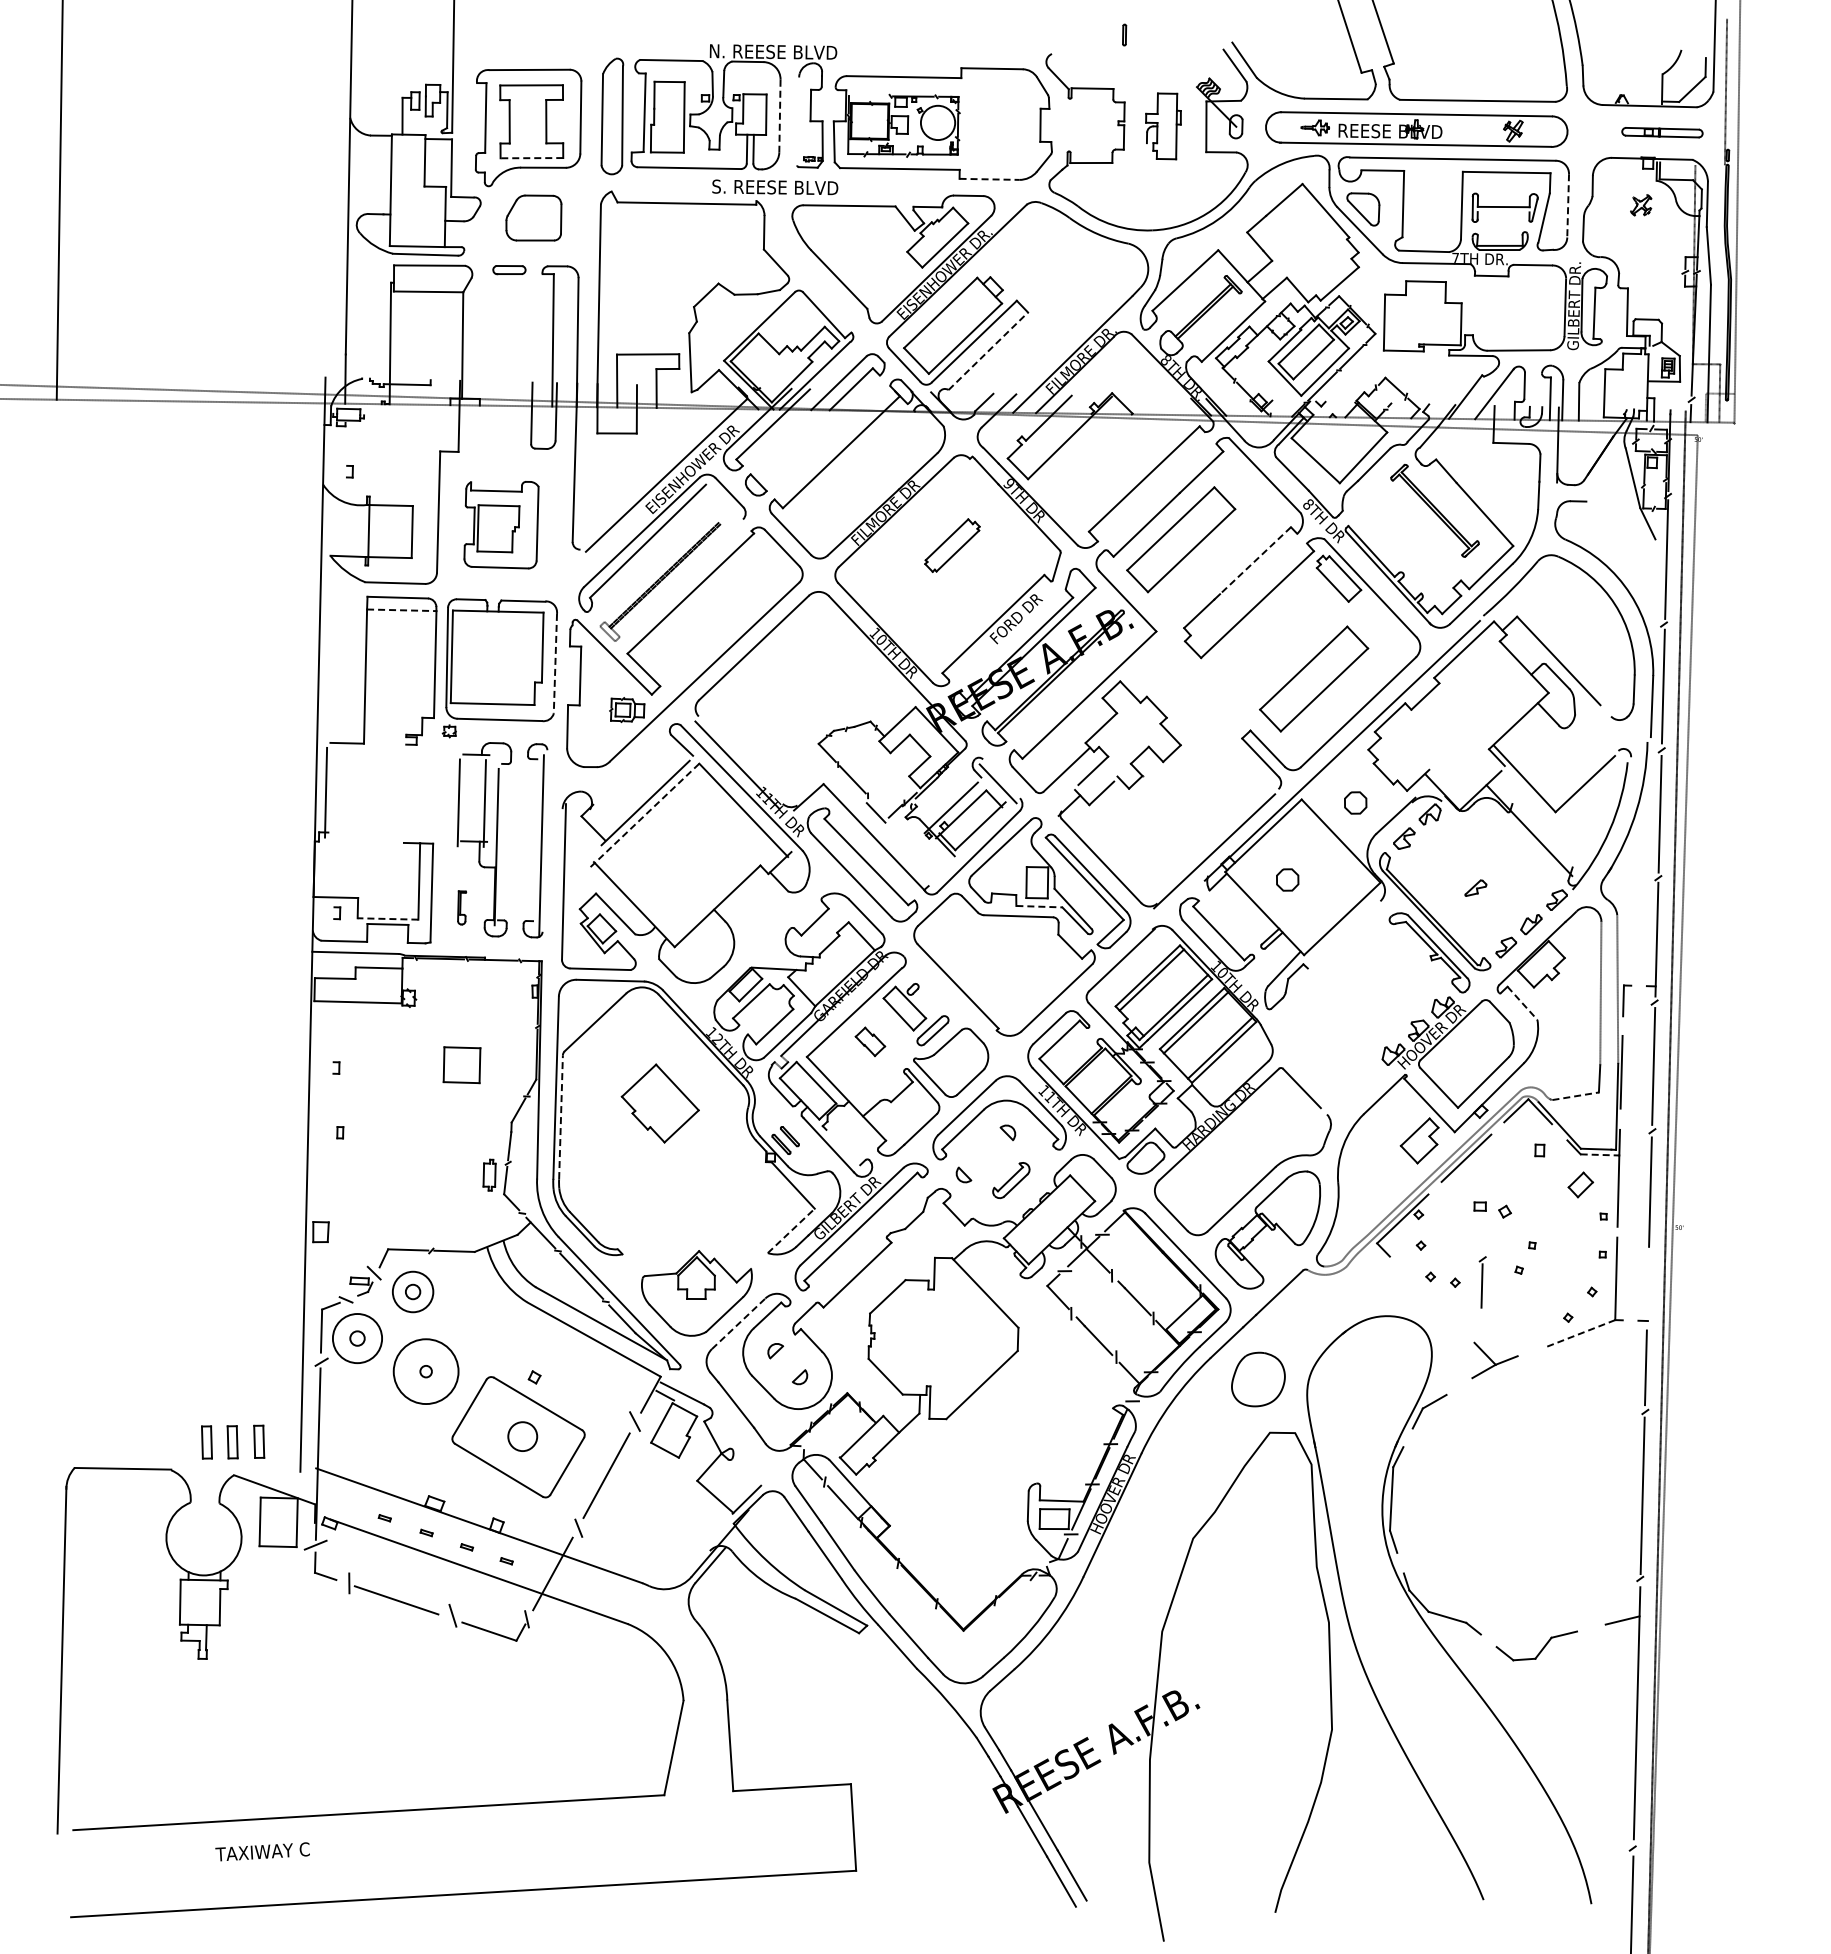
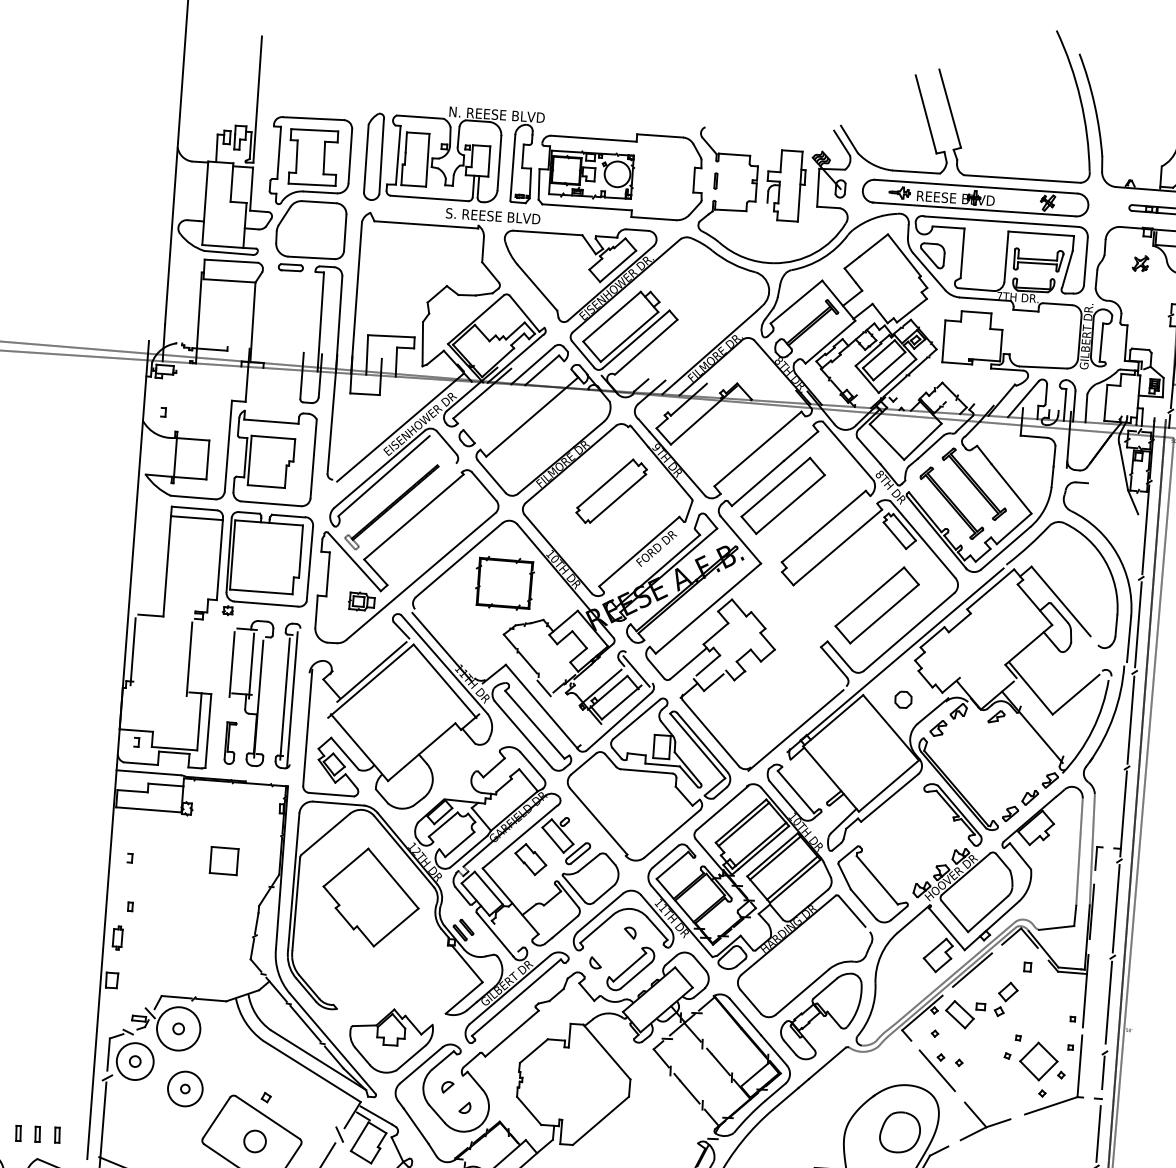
part: (1124, 34) -> (715, 180), moved
line: (868, 96) -> (566, 151), added
line: (779, 116) -> (499, 163), dashed -> solid
line: (798, 121) -> (513, 167), added
part: (1163, 126) -> (786, 185), size x1.43
line: (531, 158) -> (311, 185), dashed -> solid
line: (989, 179) -> (653, 218), dashed -> solid
line: (1568, 206) -> (1086, 261), dashed -> solid
line: (1503, 212) -> (1037, 263), added
part: (533, 217) -> (310, 229), size x1.67
line: (988, 350) -> (646, 346), dashed -> solid
part: (501, 524) -> (274, 457), size x1.43
part: (1406, 537) -> (951, 503), added
part: (952, 545) -> (611, 491), size x1.67
line: (1255, 560) -> (837, 514), dashed -> solid
line: (401, 610) -> (196, 518), dashed -> solid
line: (555, 663) -> (309, 564), dashed -> solid
part: (816, 675) -> (504, 583), added
line: (401, 798) -> (189, 659), added
line: (645, 815) -> (371, 681), dashed -> solid
line: (531, 845) -> (284, 699), added
part: (1287, 879) -> (849, 754), removed
part: (1475, 887) -> (996, 716), moved
line: (1039, 906) -> (662, 764), dashed -> solid
part: (461, 907) -> (230, 742), size x1.67
line: (387, 918) -> (174, 748), dashed -> solid
line: (1343, 934) -> (889, 797), added
line: (1522, 1003) -> (1020, 856), dashed -> solid
part: (870, 1041) -> (530, 859), size x1.43
part: (1327, 1050) -> (872, 883), added
line: (1575, 1096) -> (1056, 928), dashed -> solid
part: (660, 1103) -> (371, 897), size x1.67
line: (561, 1117) -> (296, 904), dashed -> solid
line: (1600, 1154) -> (1072, 972), dashed -> solid
part: (489, 1174) -> (117, 937), moved
part: (1011, 1180) -> (631, 968), size x1.67
part: (1580, 1184) -> (1008, 991), moved
part: (1452, 1218) -> (959, 1014), added
line: (791, 1230) -> (464, 997), dashed -> solid
part: (1561, 1275) -> (1039, 1061), added
part: (1482, 1282) -> (1103, 1070), moved
circle: (413, 1291) -> (179, 1028), size x1.43
line: (1426, 1294) -> (937, 1070), added
line: (739, 1323) -> (421, 1065), dashed -> solid
line: (1580, 1333) -> (1050, 1105), dashed -> solid
part: (1494, 1360) -> (985, 1122), size x1.43
circle: (426, 1371) -> (185, 1088), size x0.71
part: (1258, 1379) -> (900, 1132), moved
part: (206, 1442) -> (18, 1133), size x0.62
part: (232, 1442) -> (37, 1134), size x0.62
part: (258, 1442) -> (57, 1135), size x0.62

